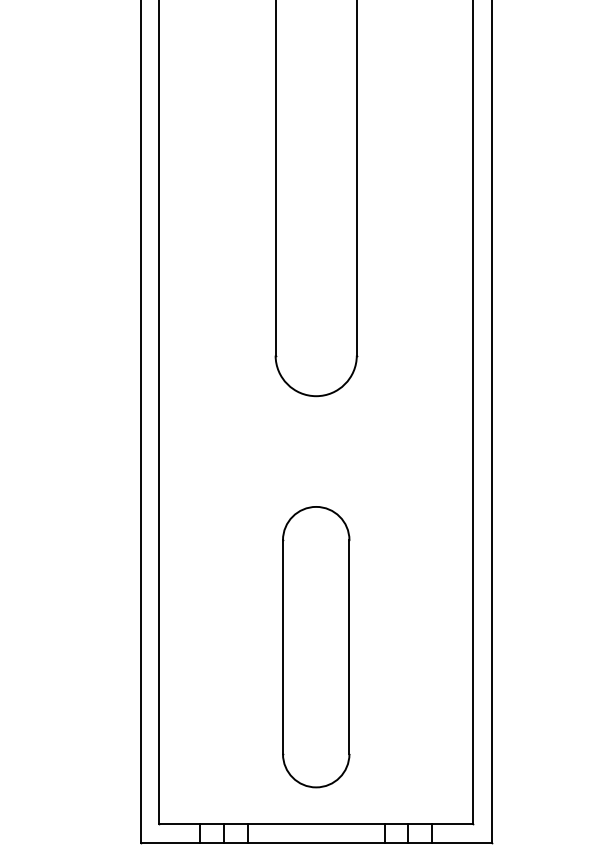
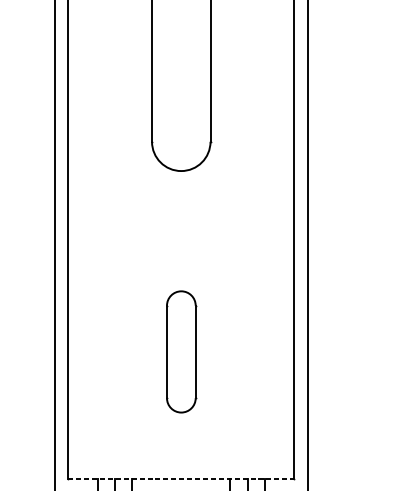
part: (316, 647) -> (181, 352), size x0.6
line: (316, 824) -> (181, 479), solid -> dashed

